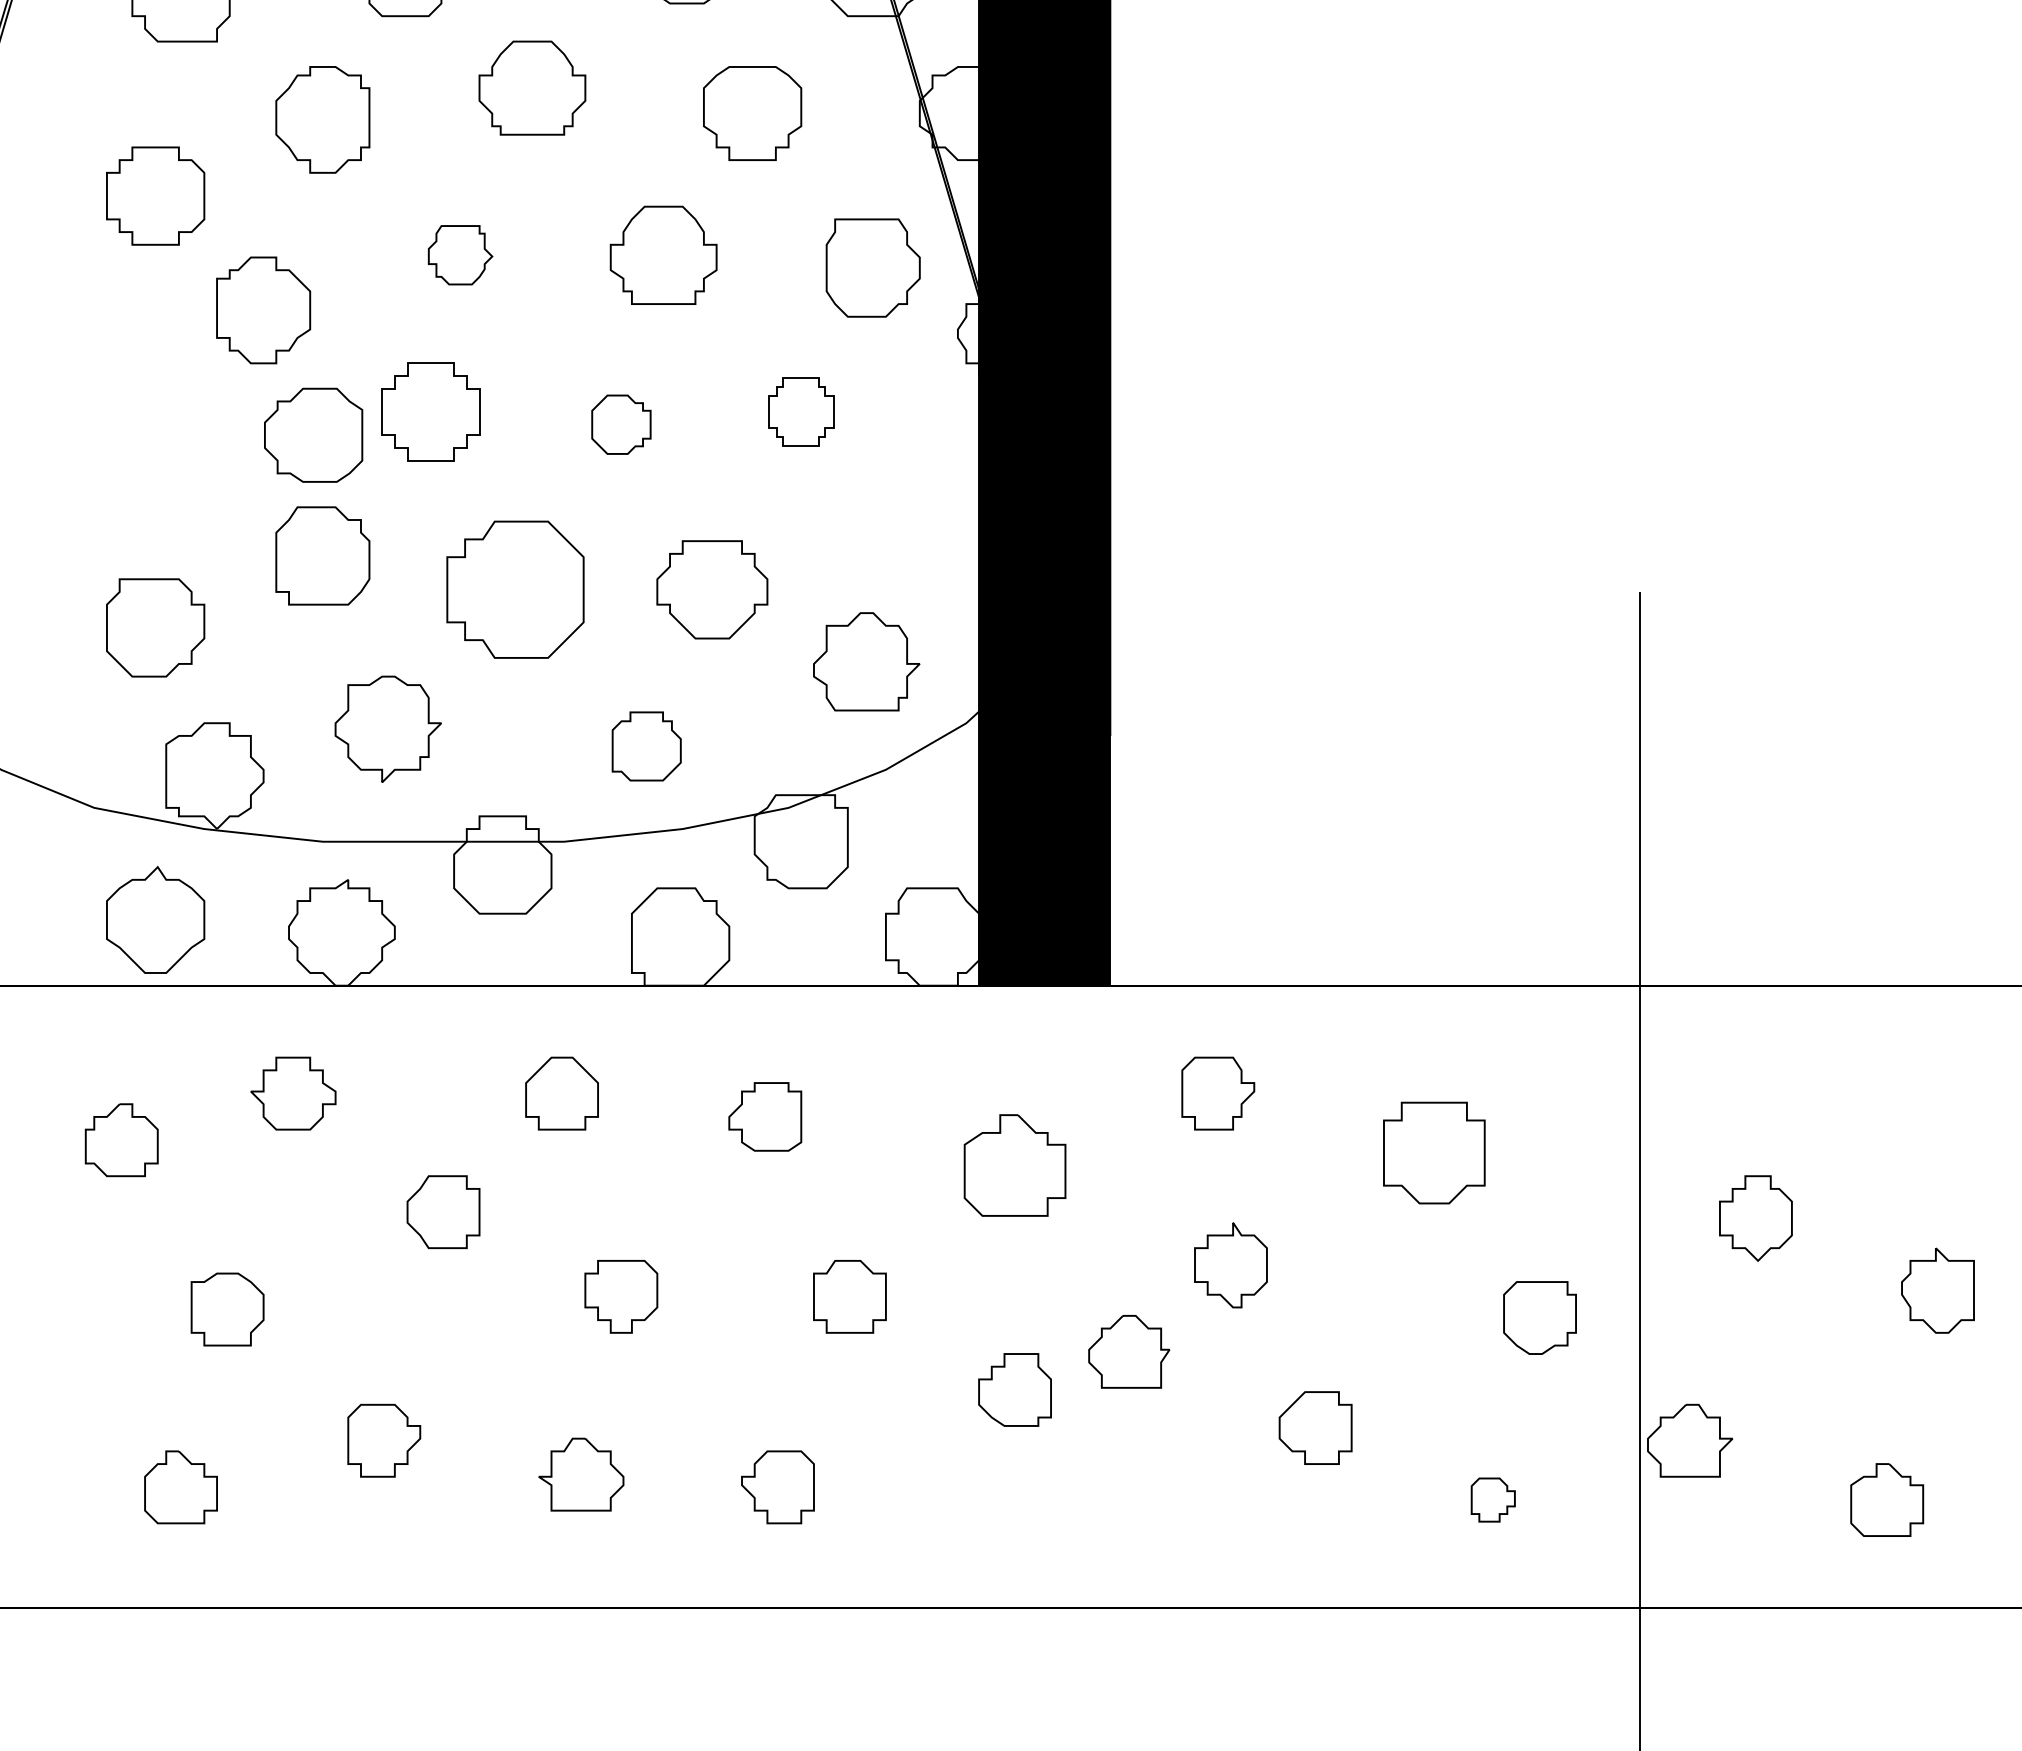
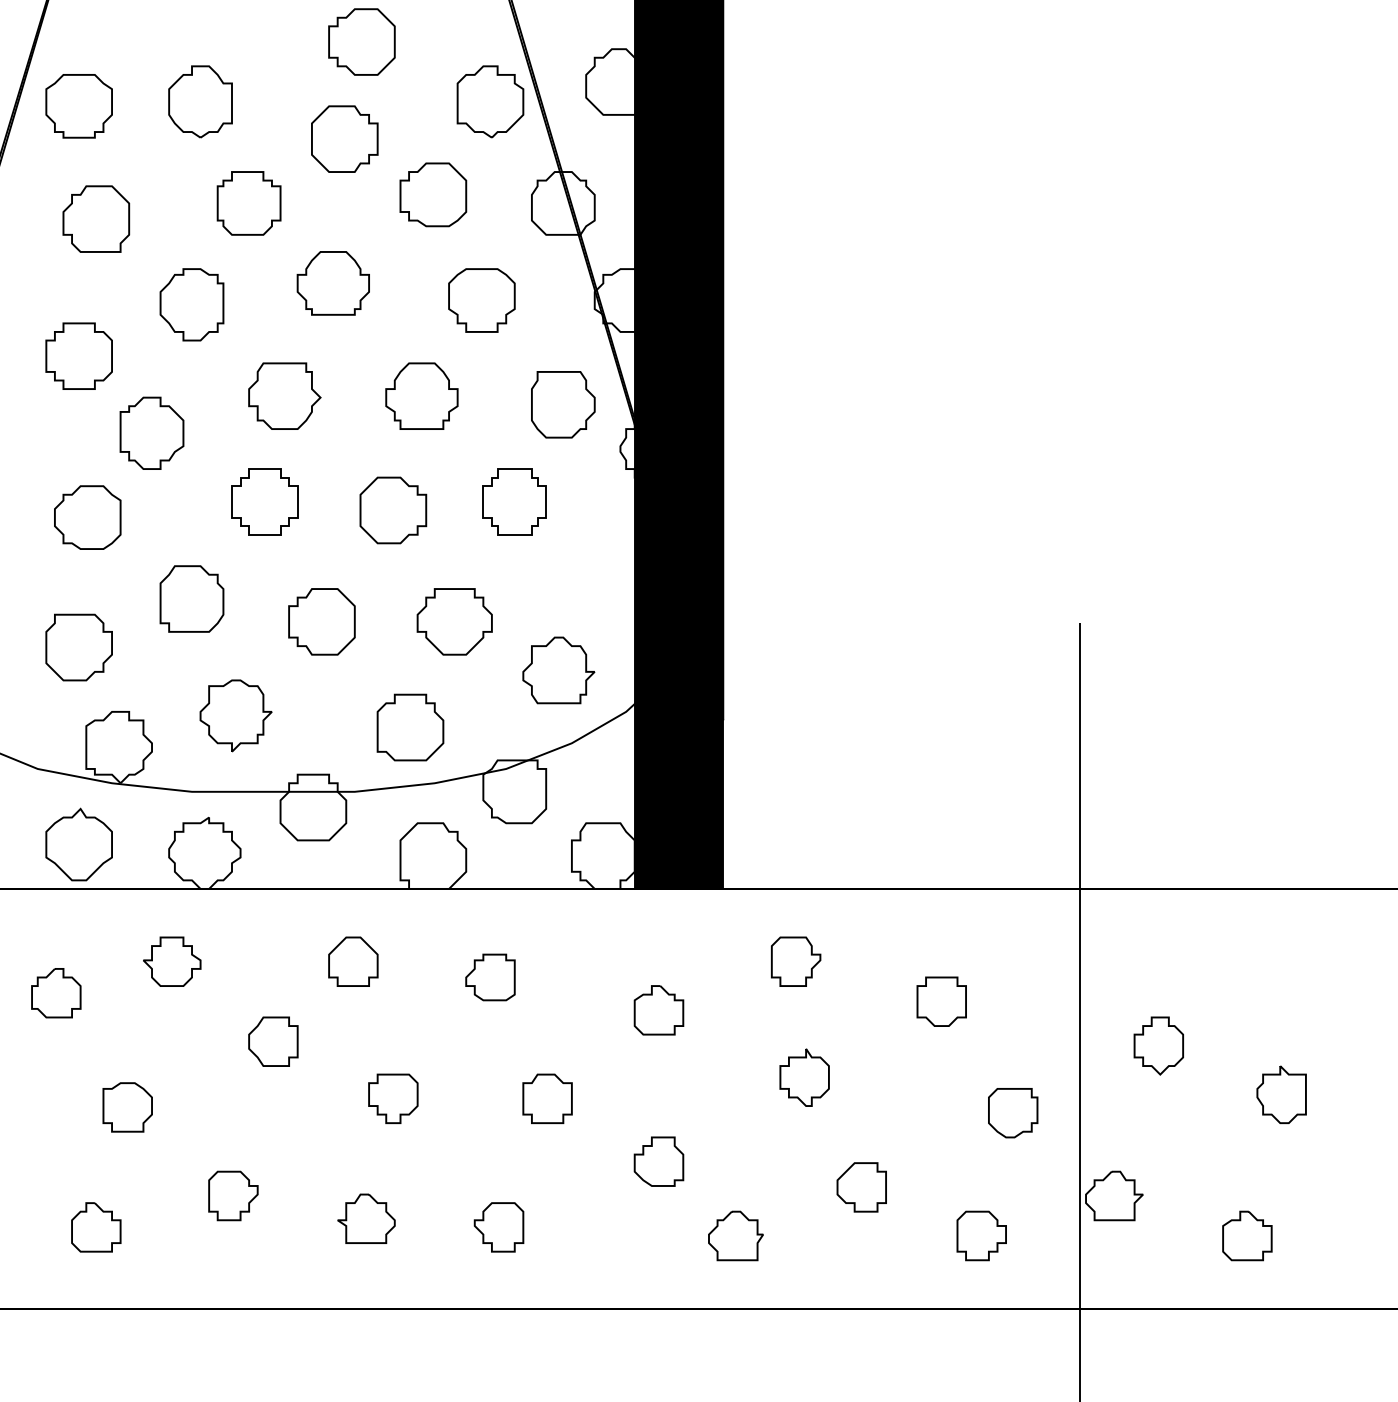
part: (459, 254) -> (284, 395), size x1.67
part: (800, 411) -> (514, 501), size x1.43
part: (621, 424) -> (393, 510), size x1.67
part: (313, 435) -> (87, 517), moved
part: (514, 589) -> (321, 621), size x0.71
part: (646, 746) -> (410, 727), size x1.43
part: (1433, 1152) -> (941, 1001), size x0.71
part: (1014, 1165) -> (658, 1010), size x0.71
part: (1128, 1351) -> (735, 1235), moved
part: (1493, 1499) -> (981, 1235), size x1.67

